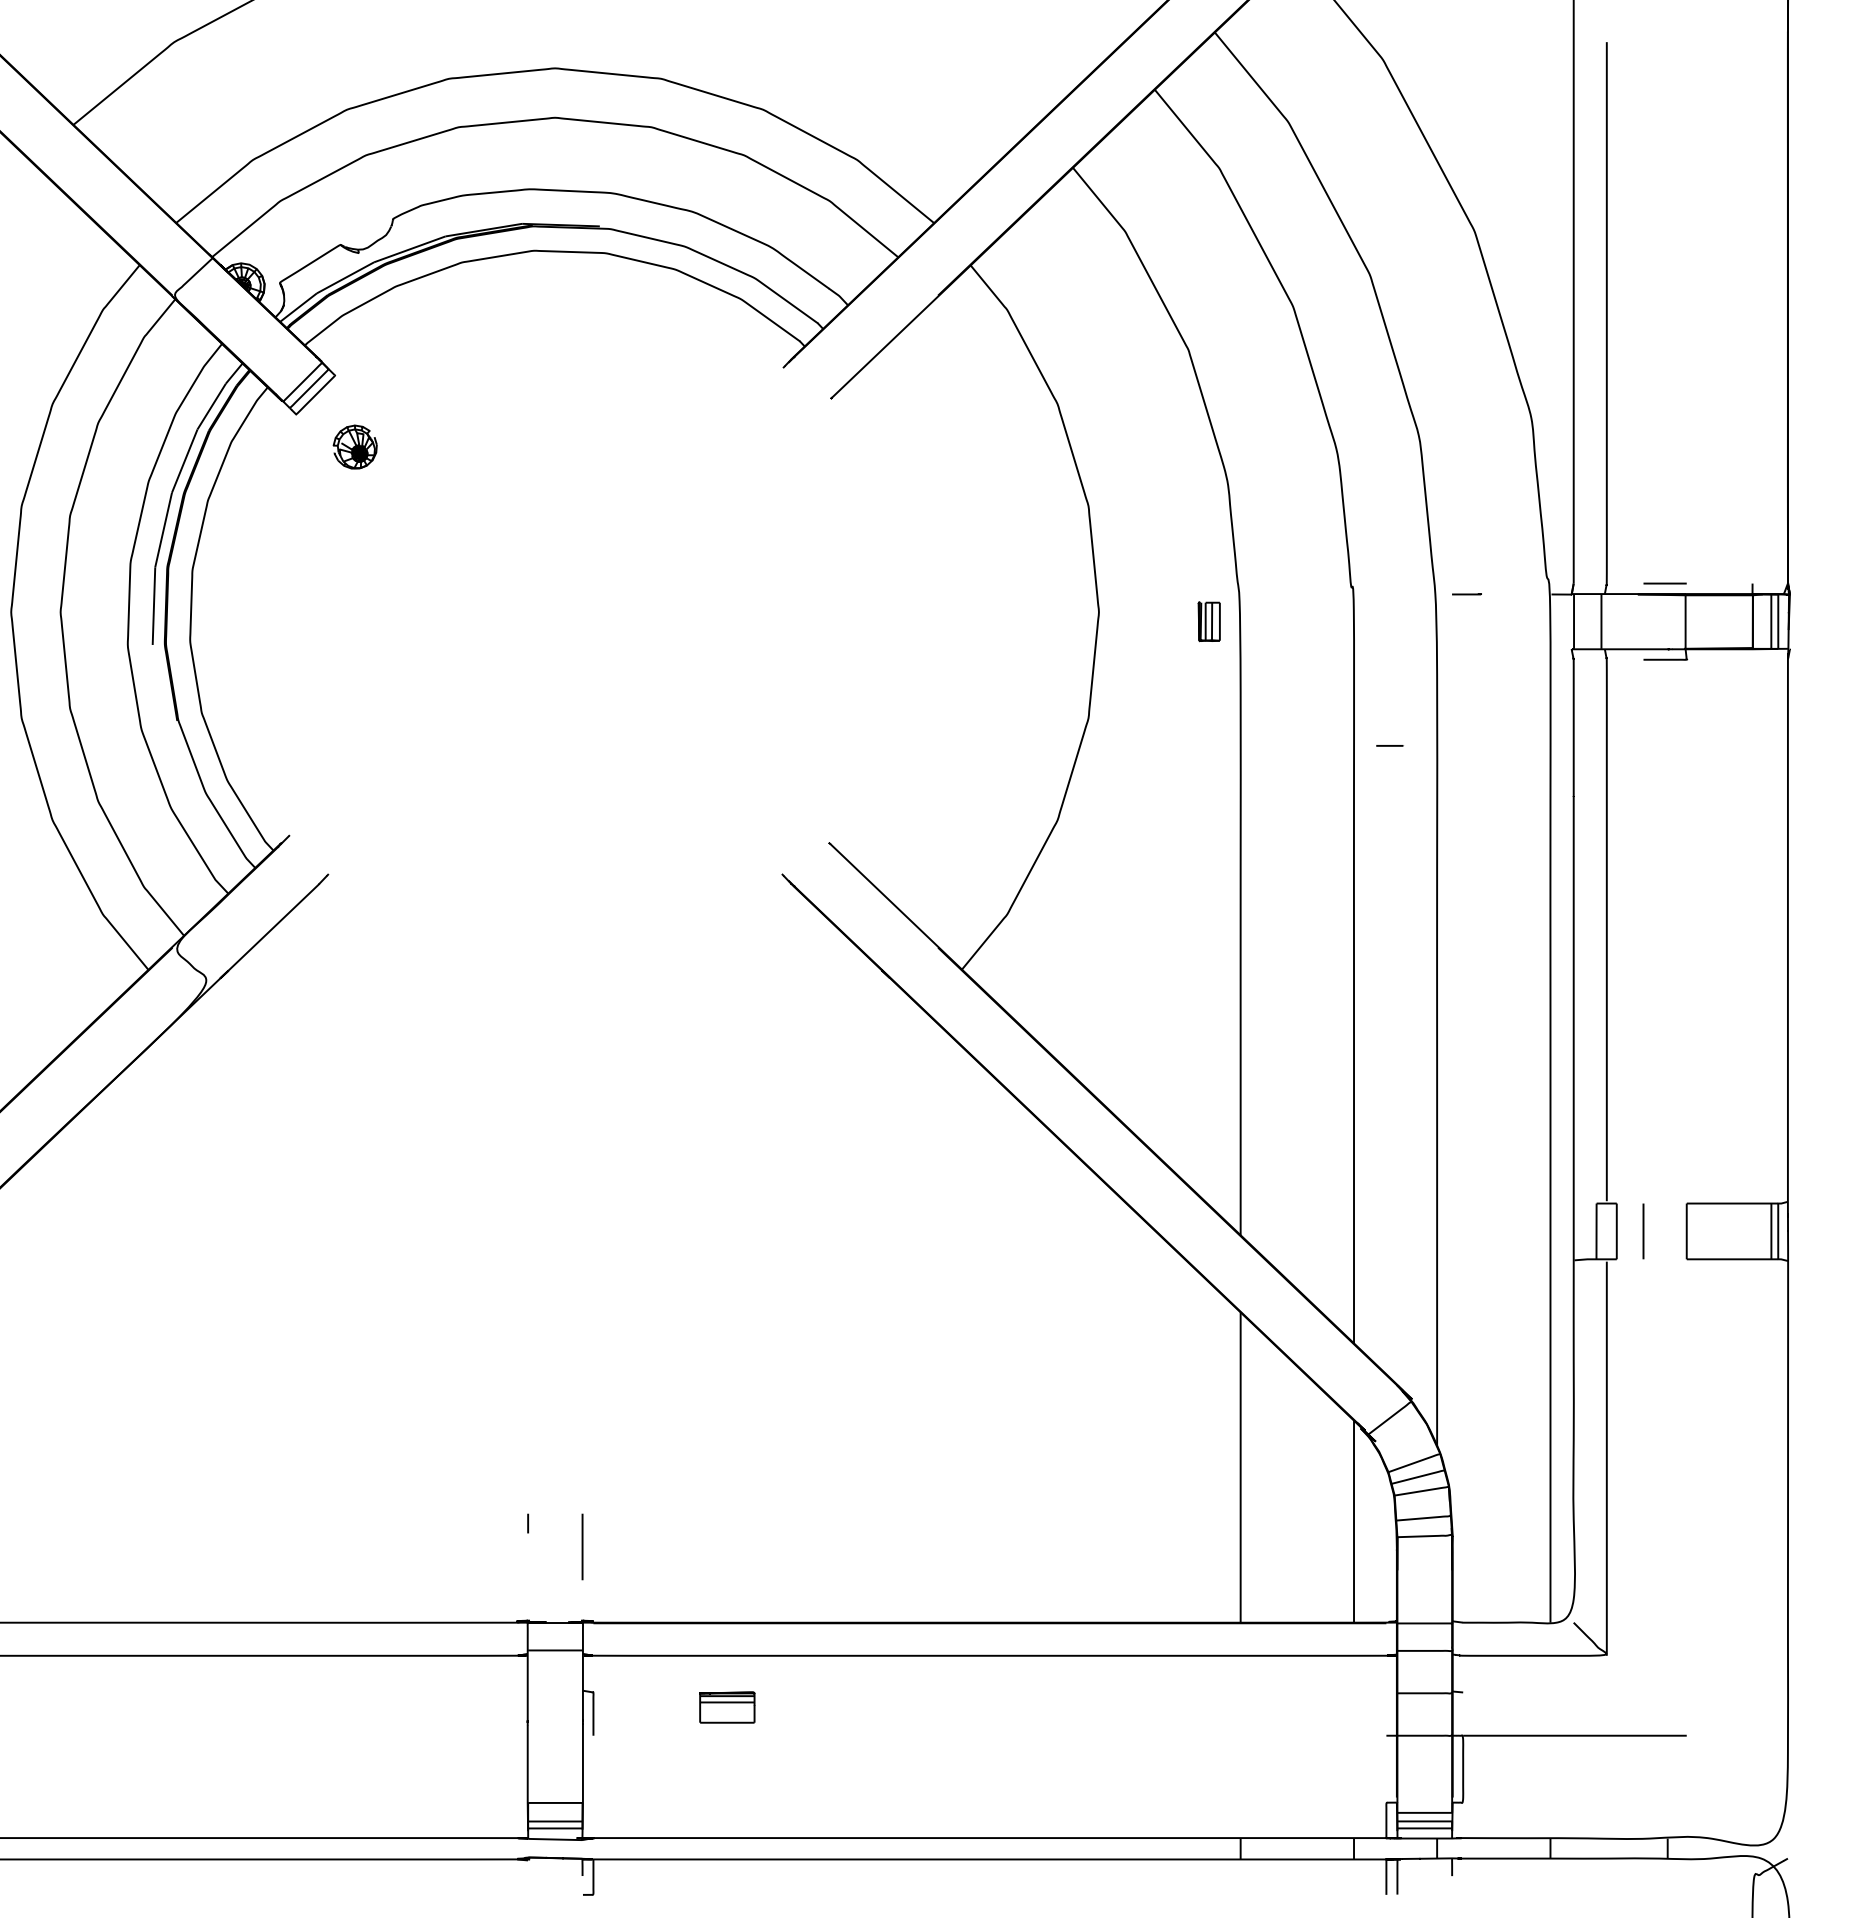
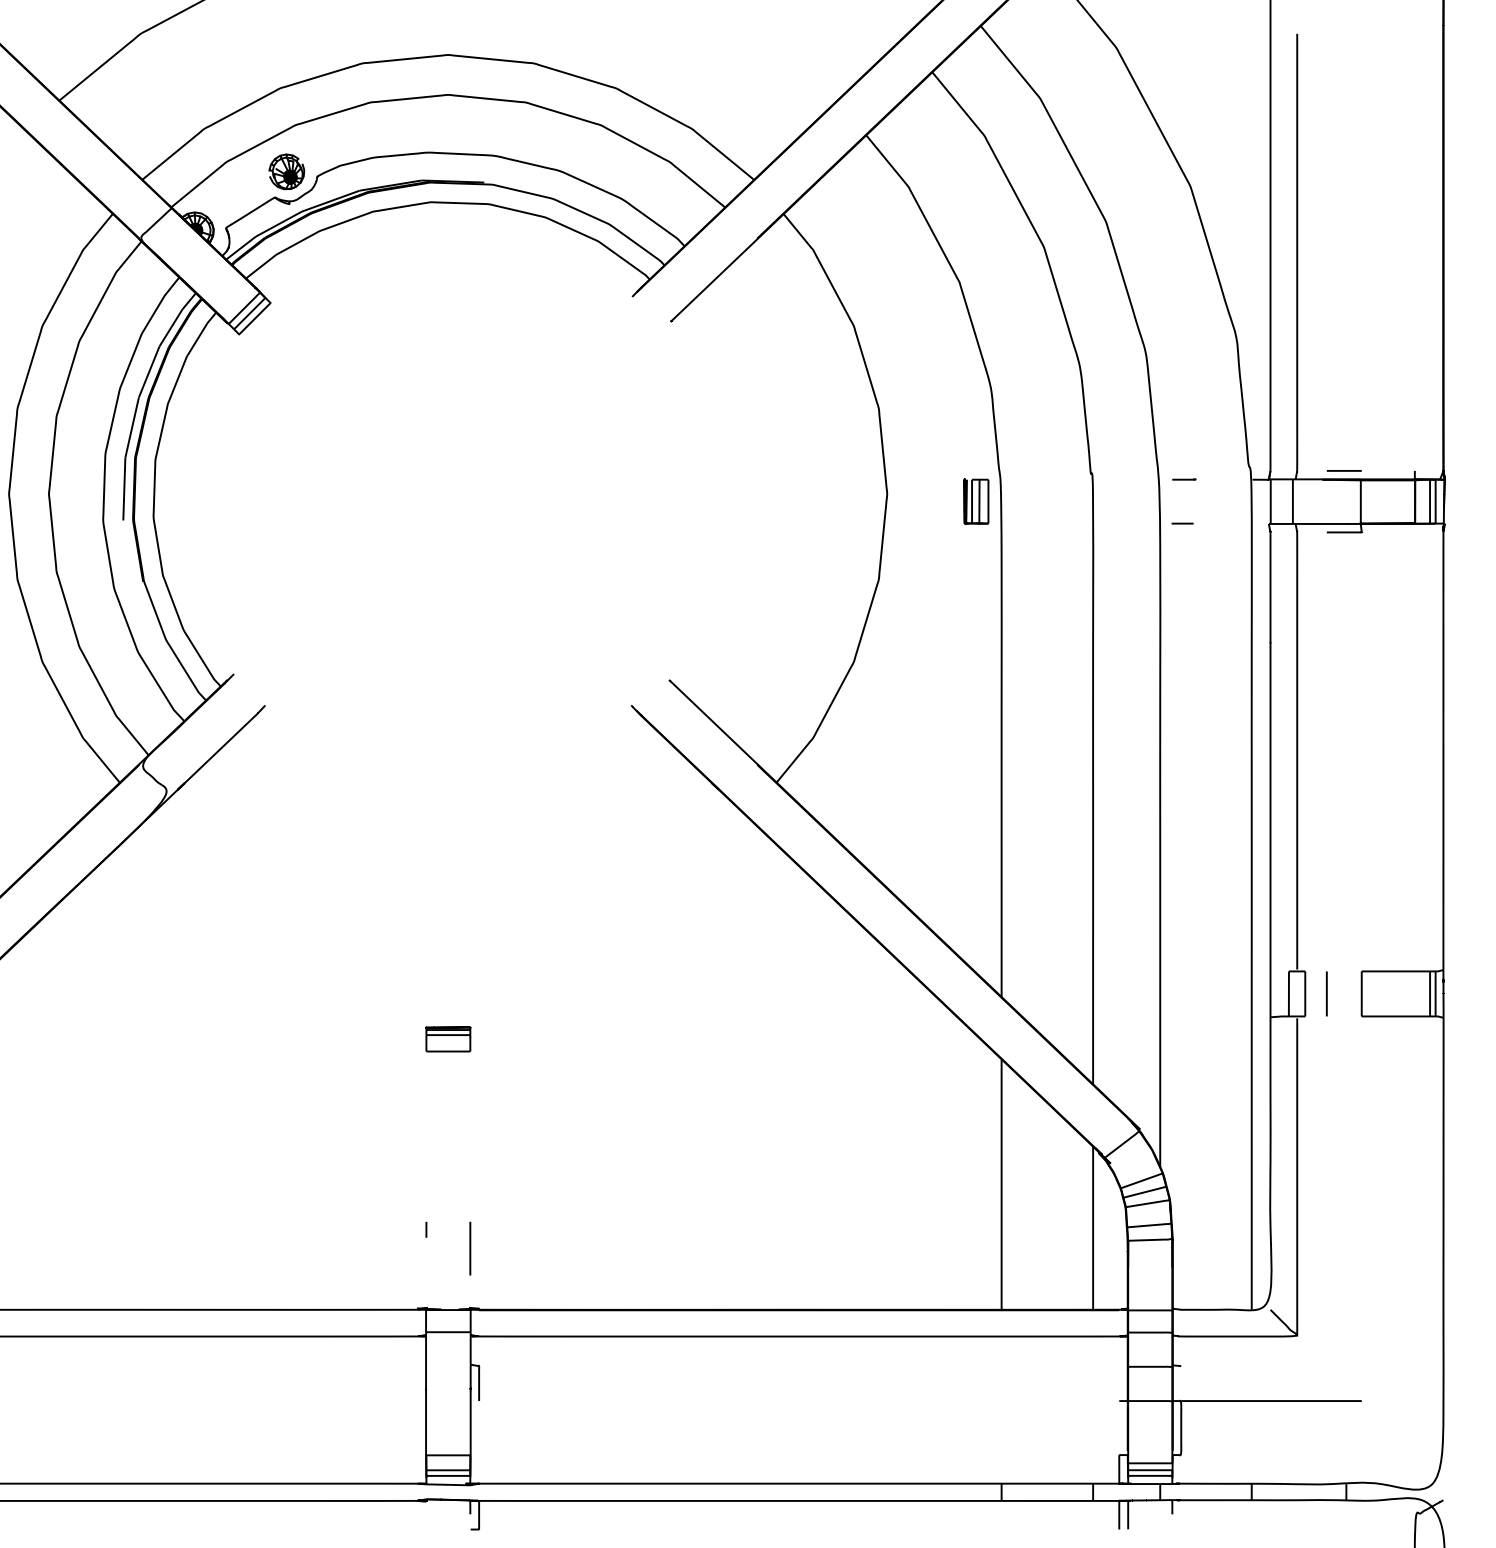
part: (354, 446) -> (286, 171), moved
part: (1209, 621) -> (976, 501), size x1.43
line: (1389, 745) -> (1182, 523), moved
part: (727, 1707) -> (448, 1039), moved

